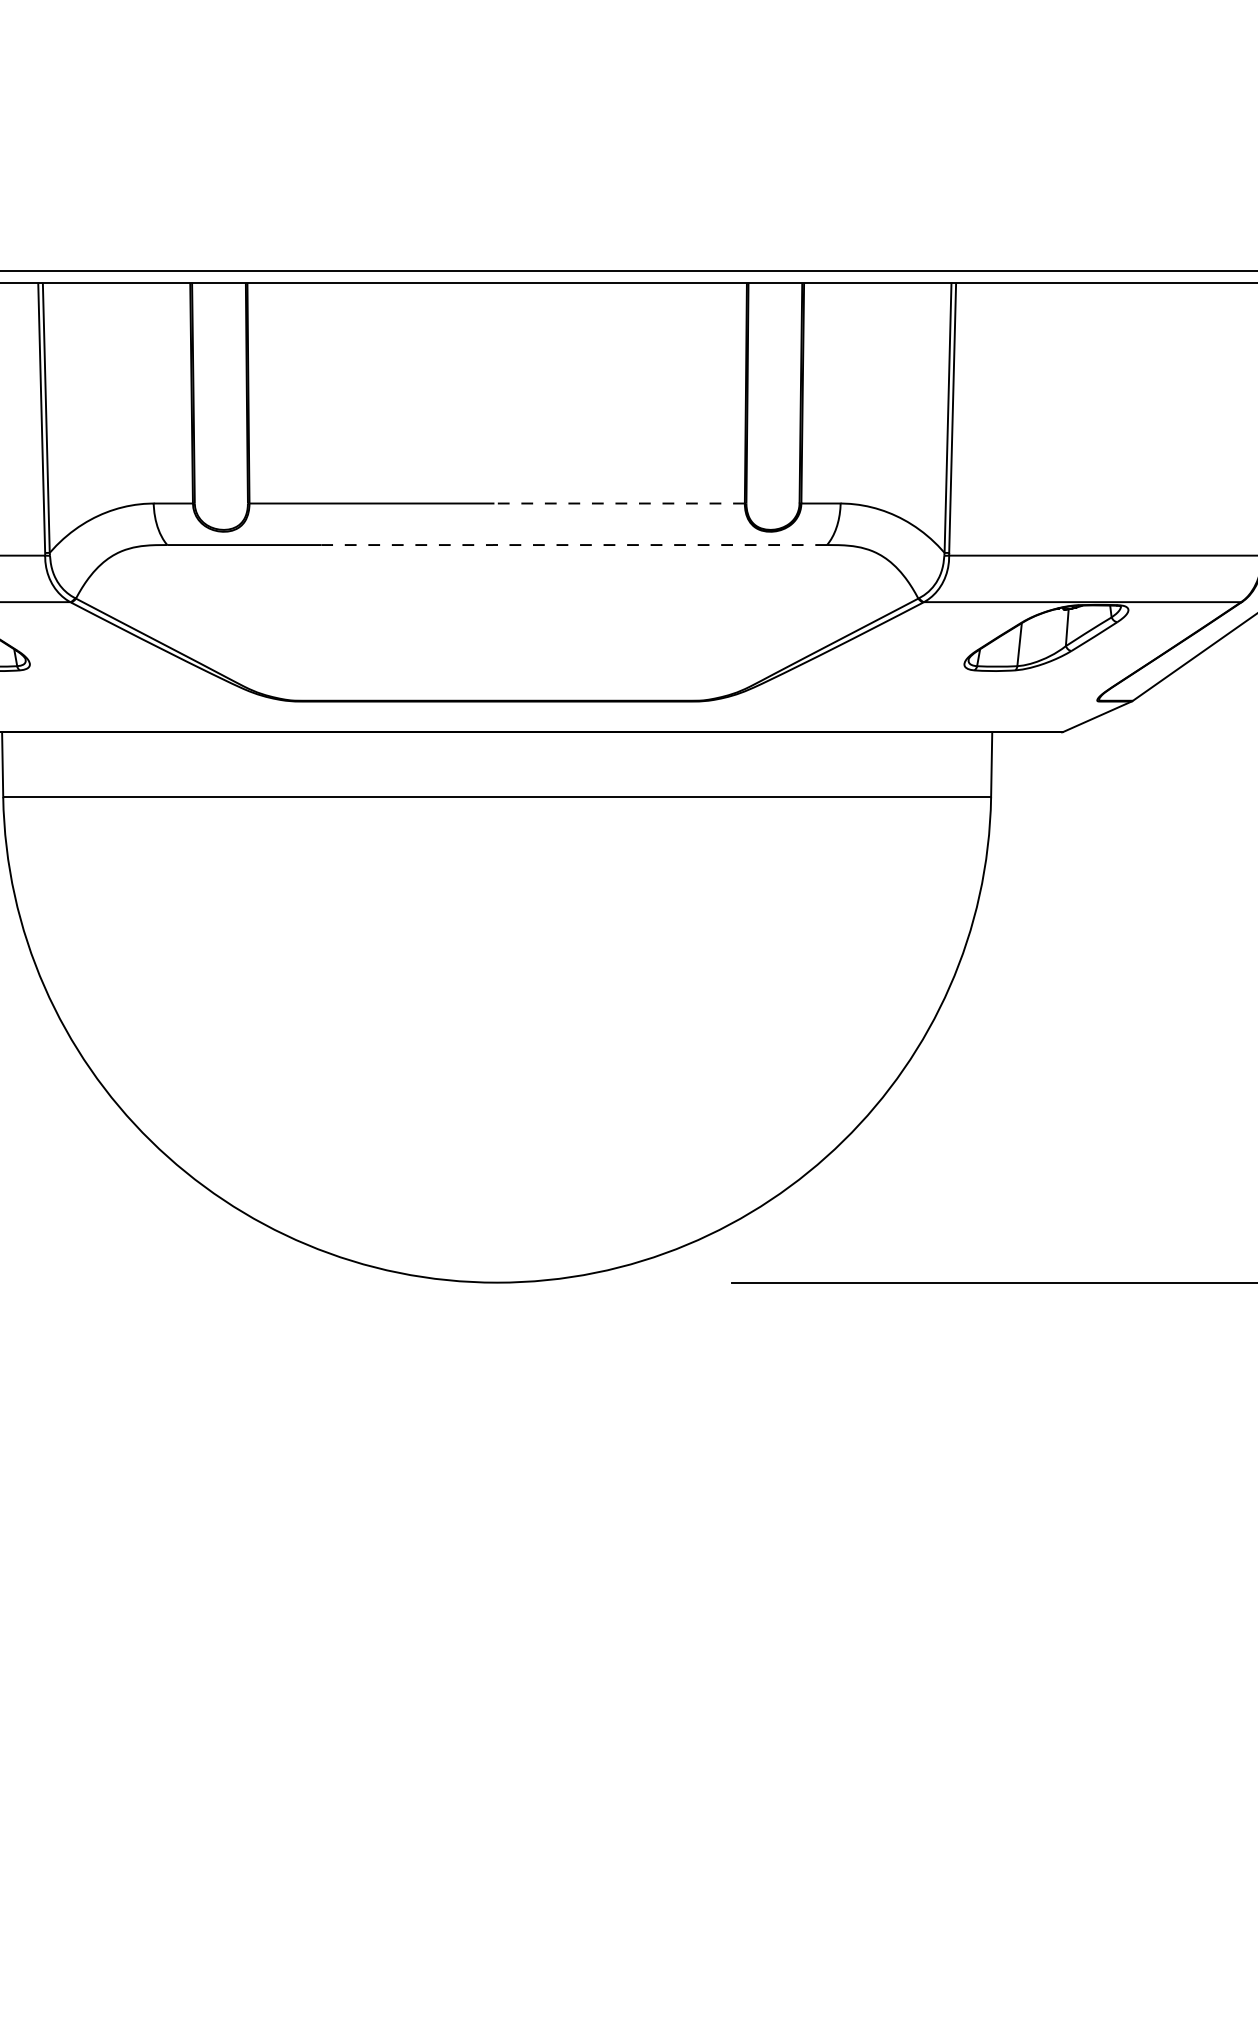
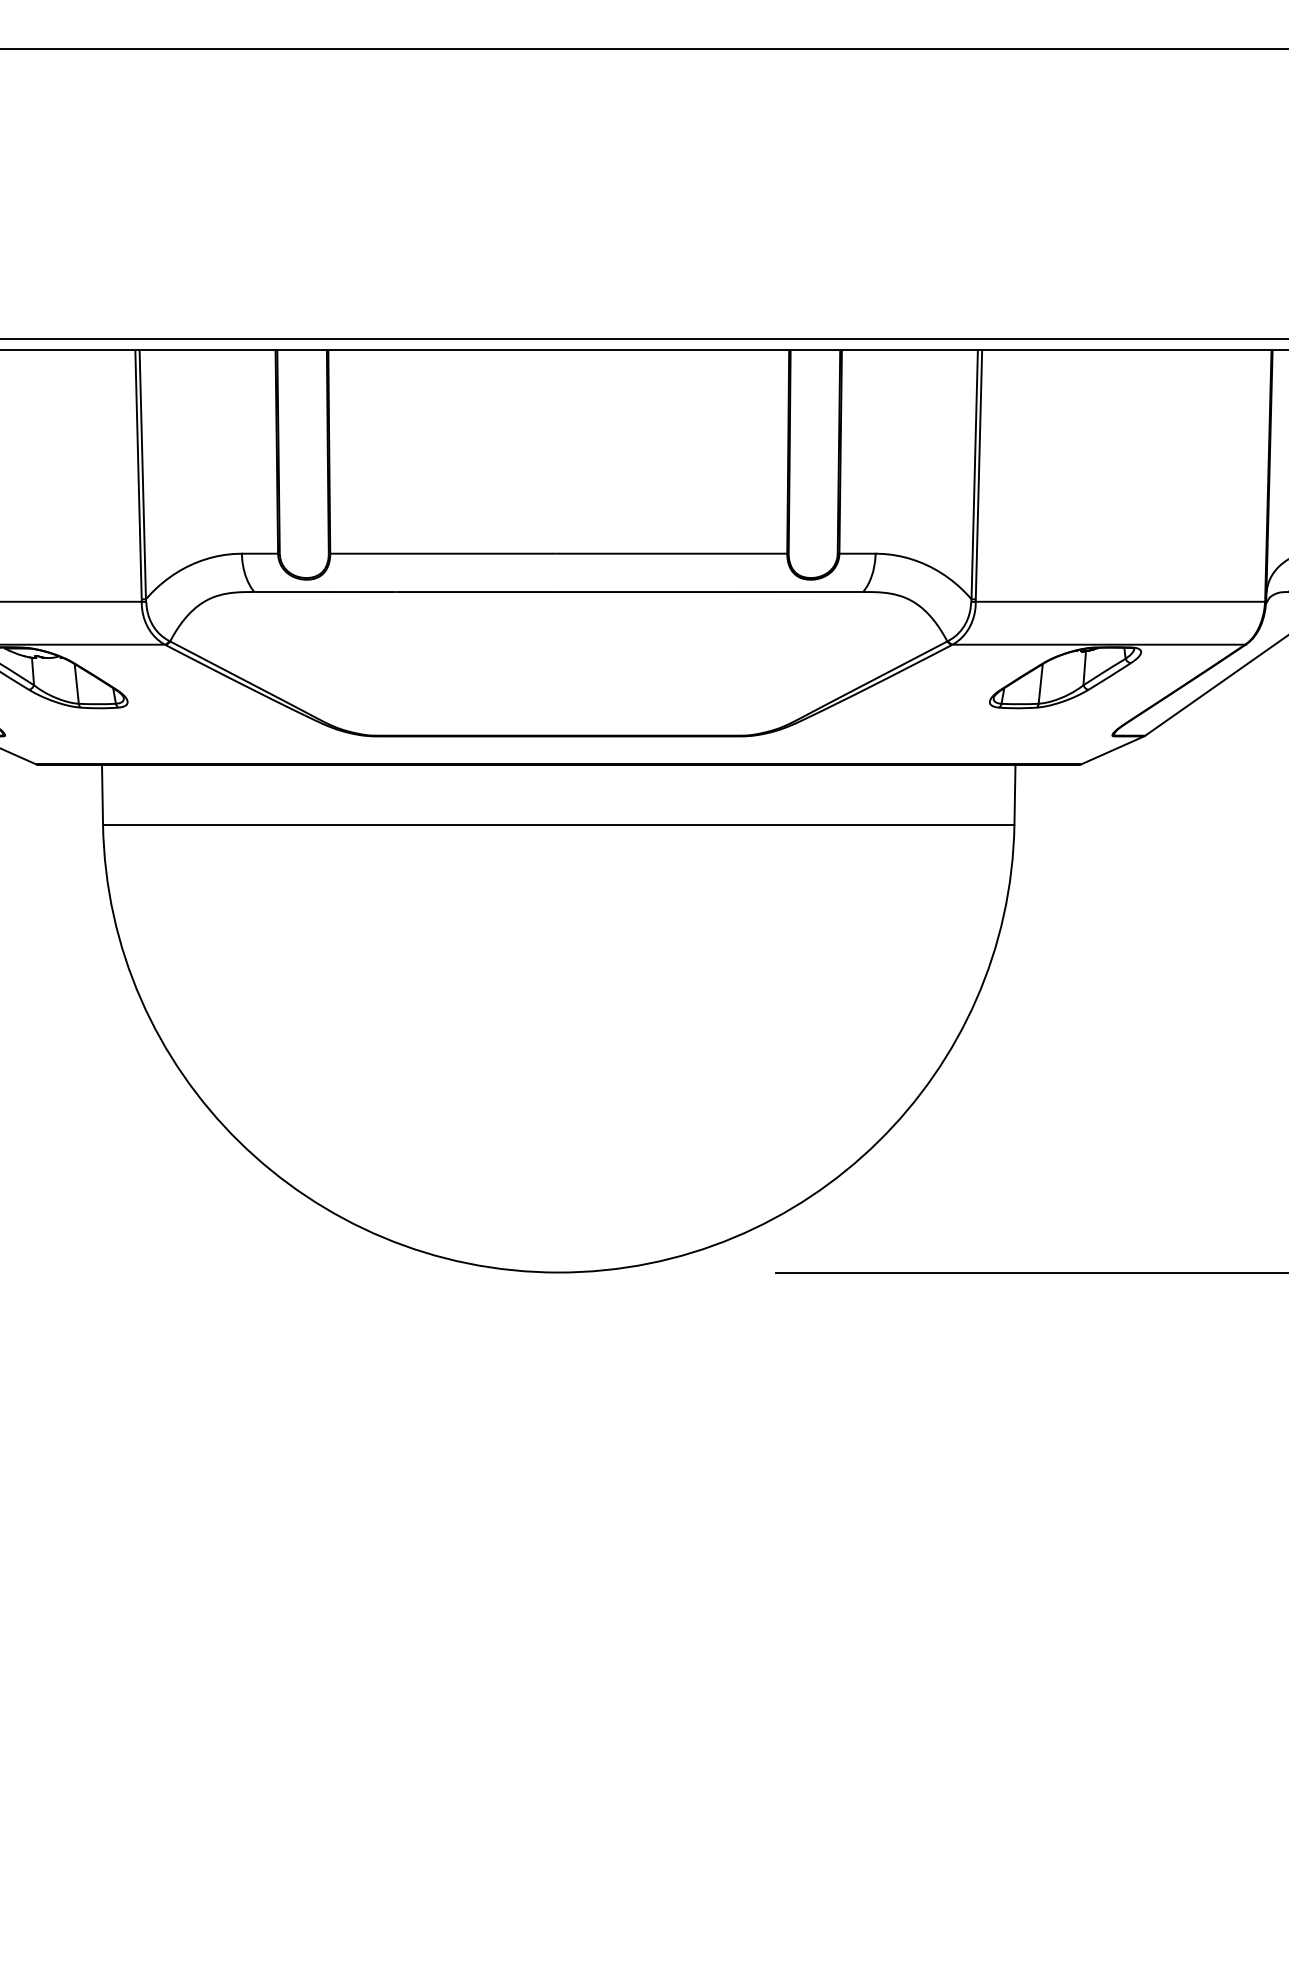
line: (619, 503) -> (671, 553), dashed -> solid
line: (572, 545) -> (628, 592), dashed -> solid

